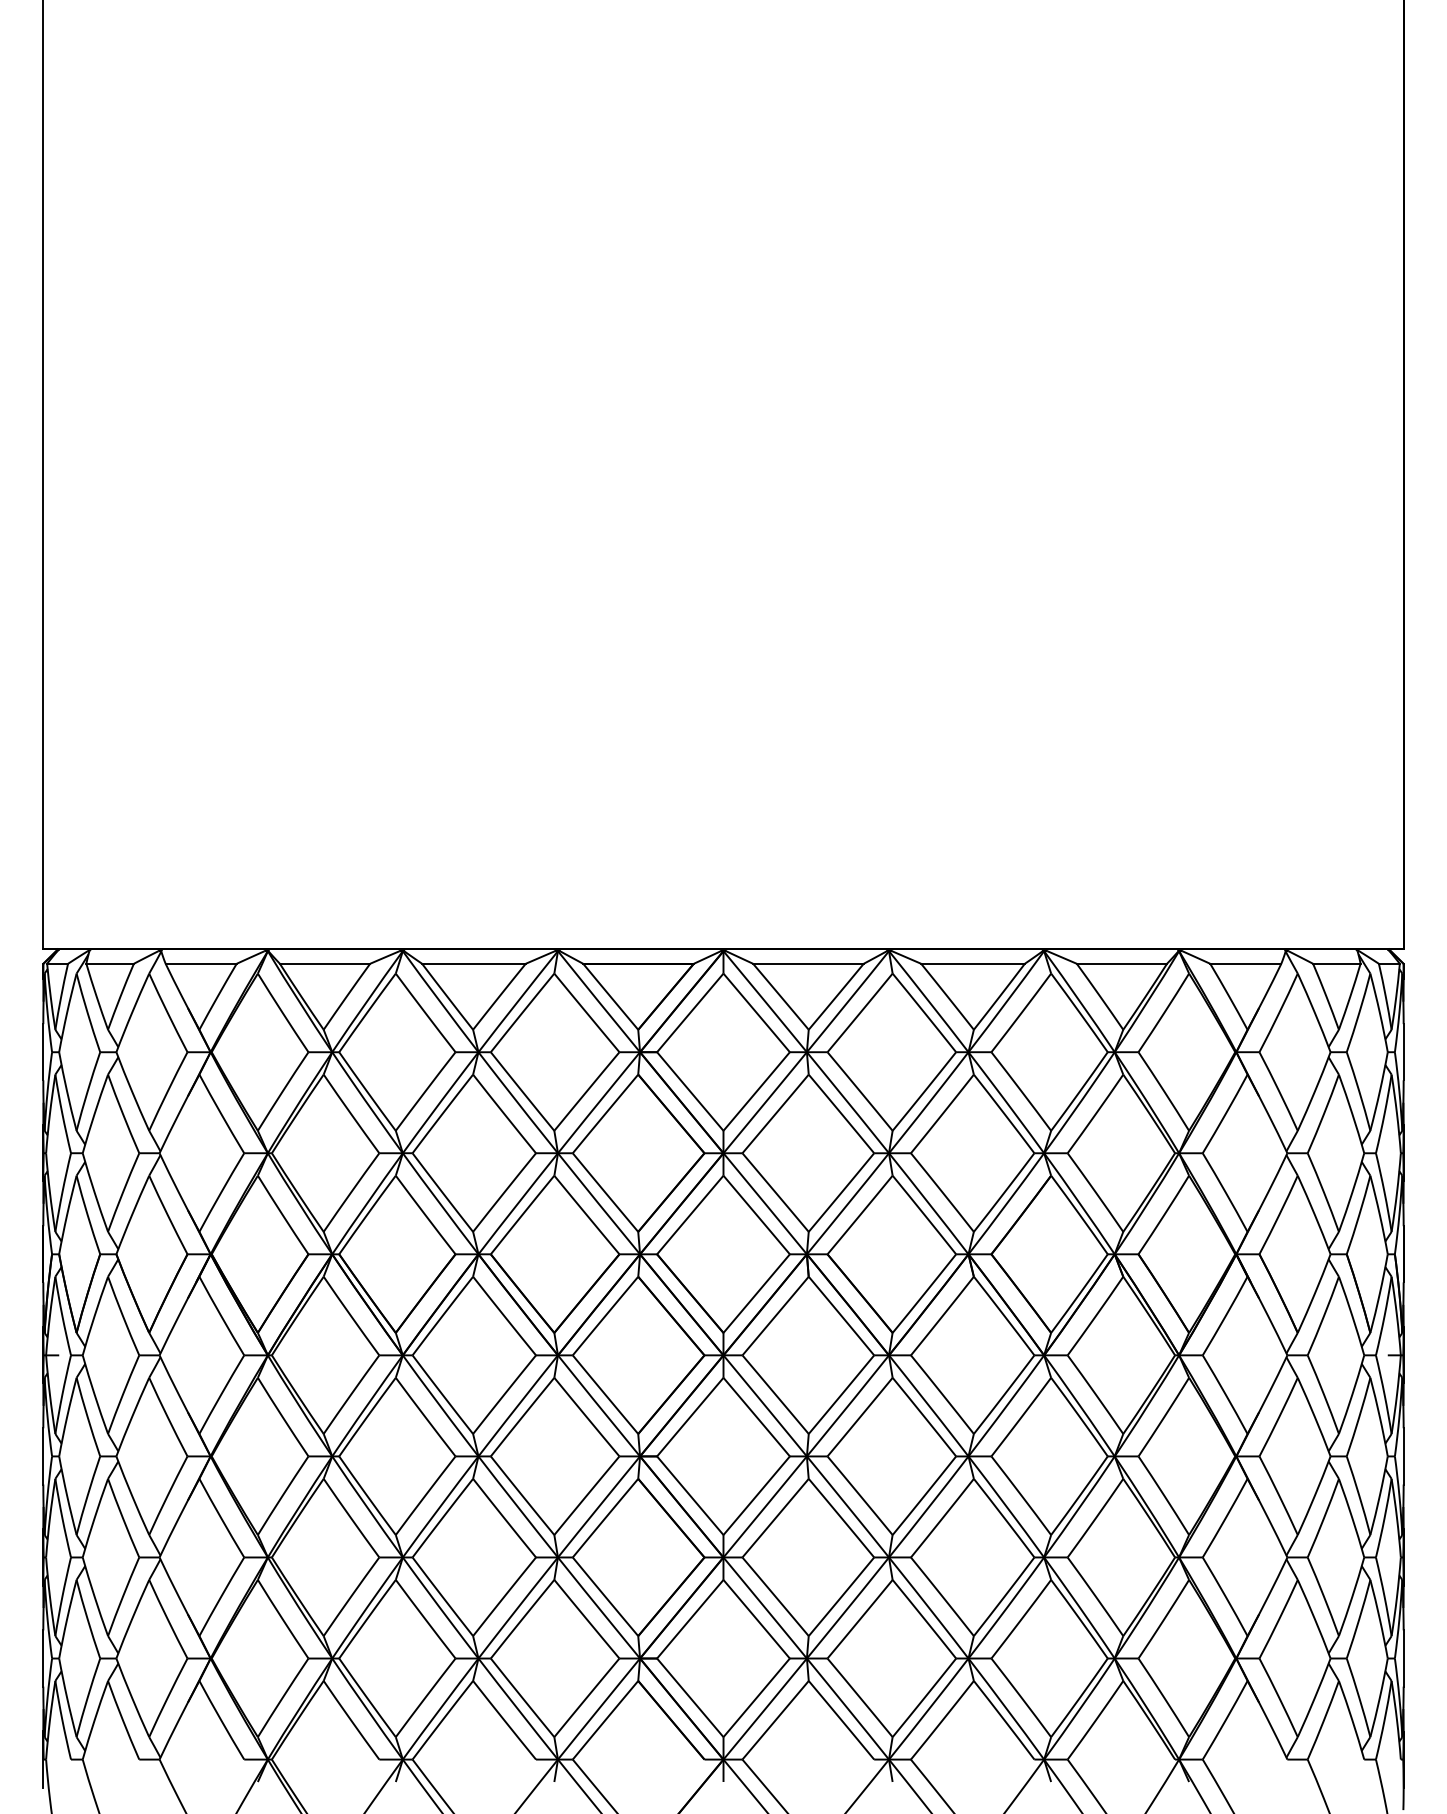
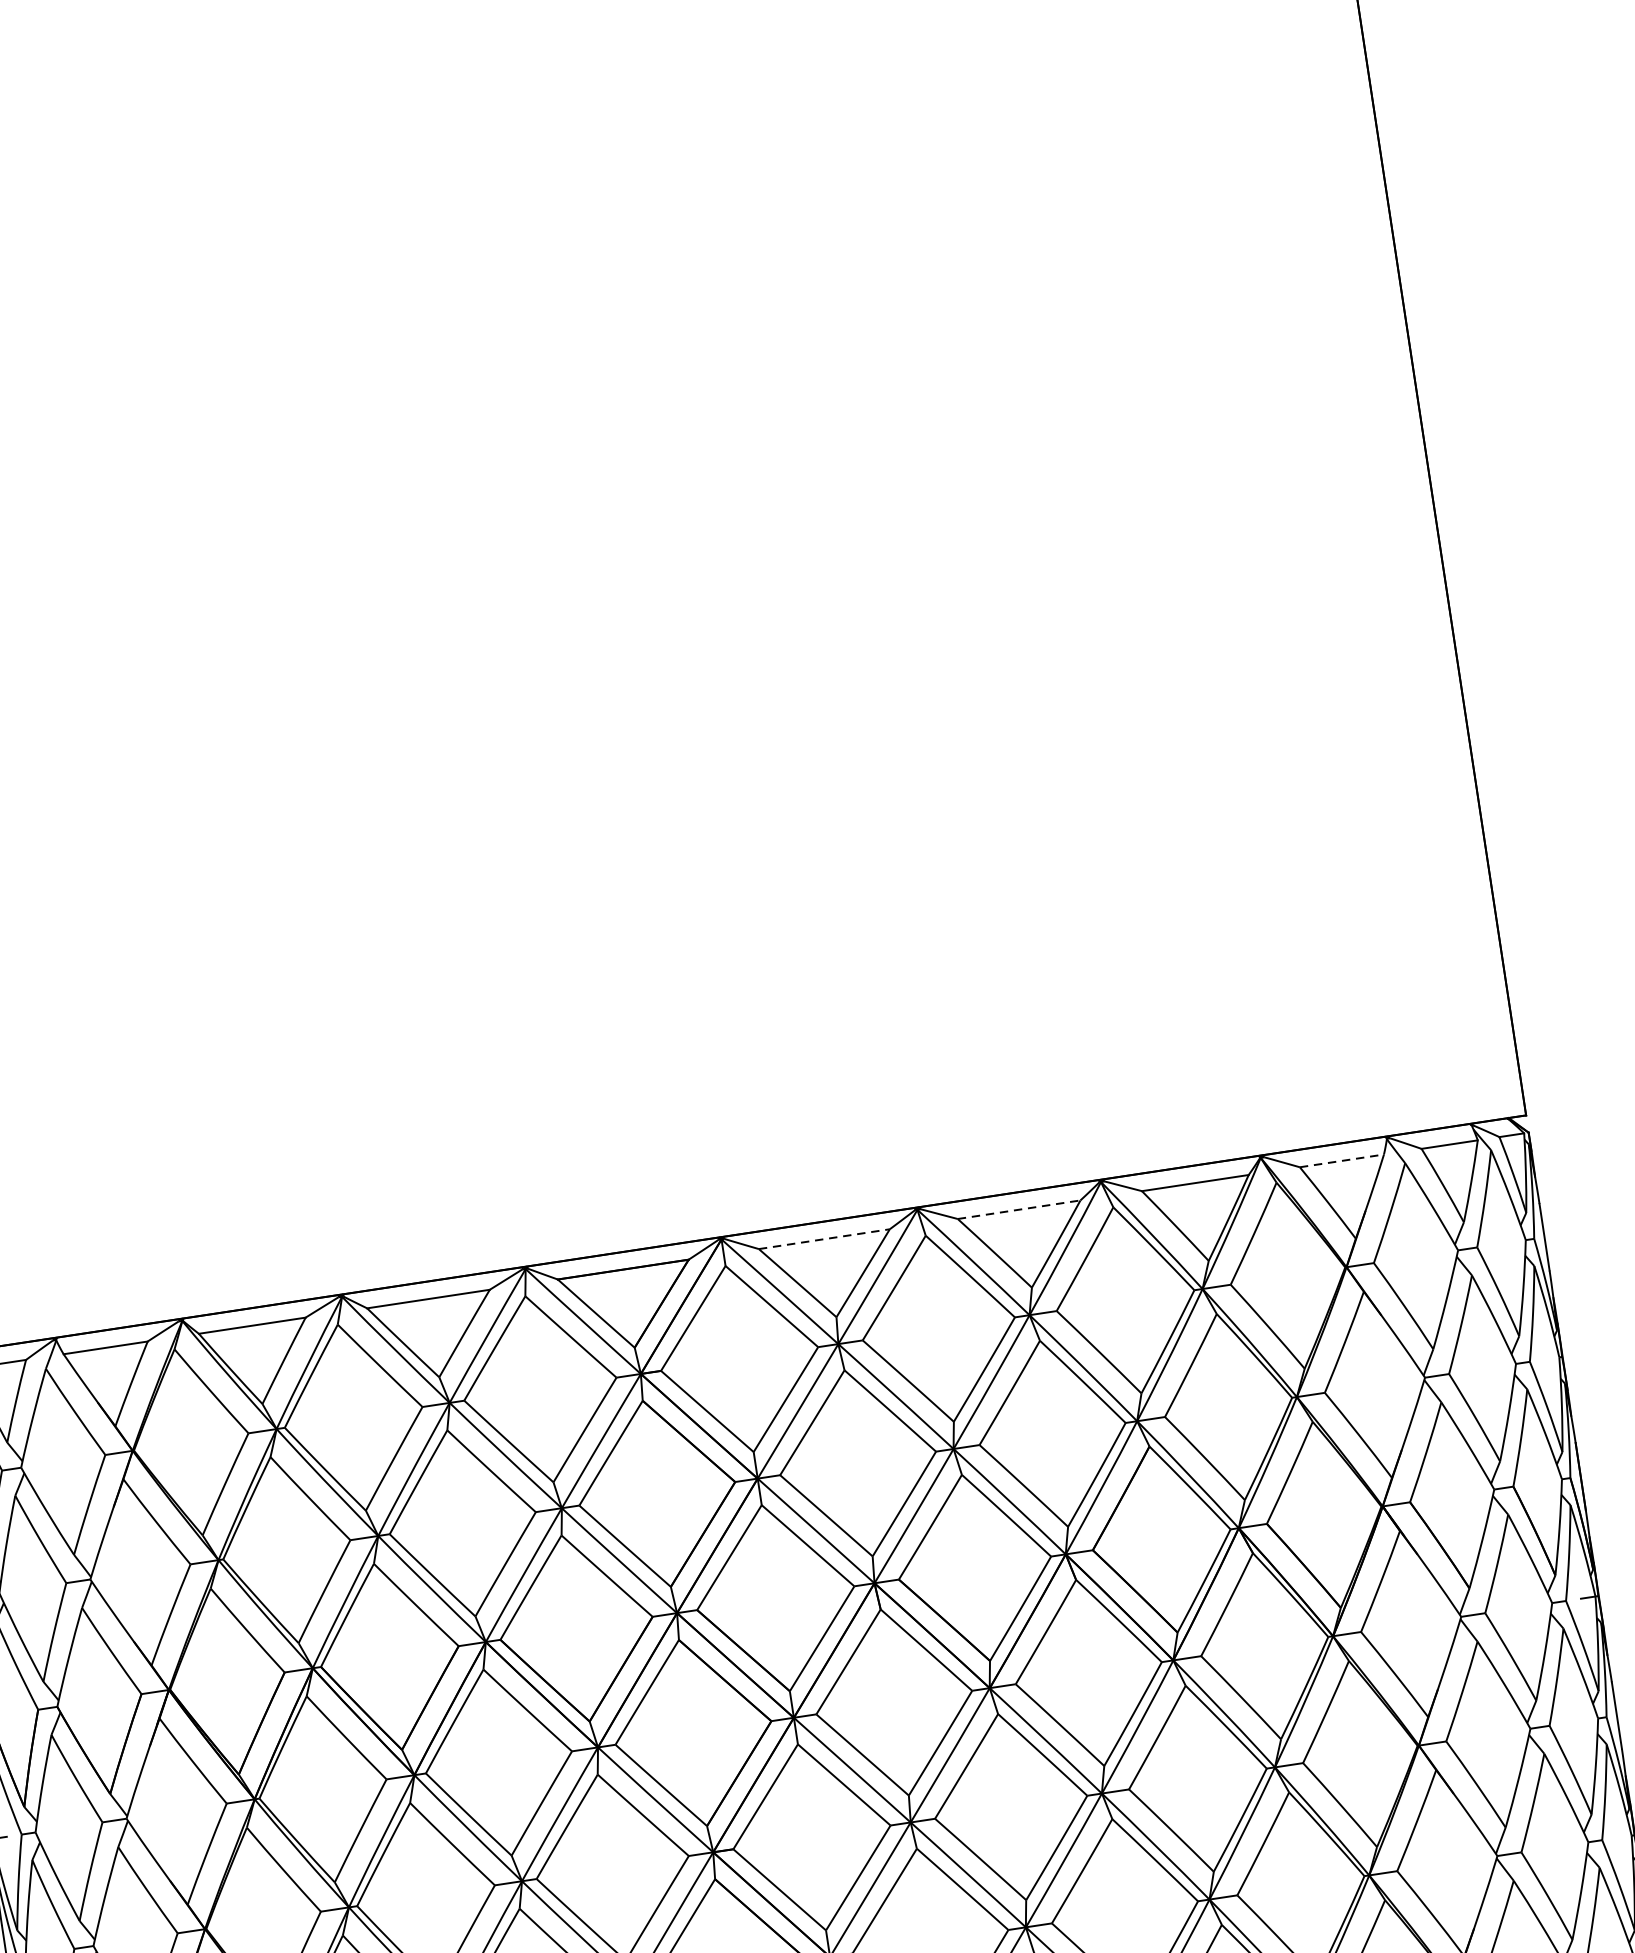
line: (808, 963) -> (824, 1238), solid -> dashed
line: (973, 963) -> (1019, 1209), solid -> dashed
line: (1245, 963) -> (1341, 1160), solid -> dashed

